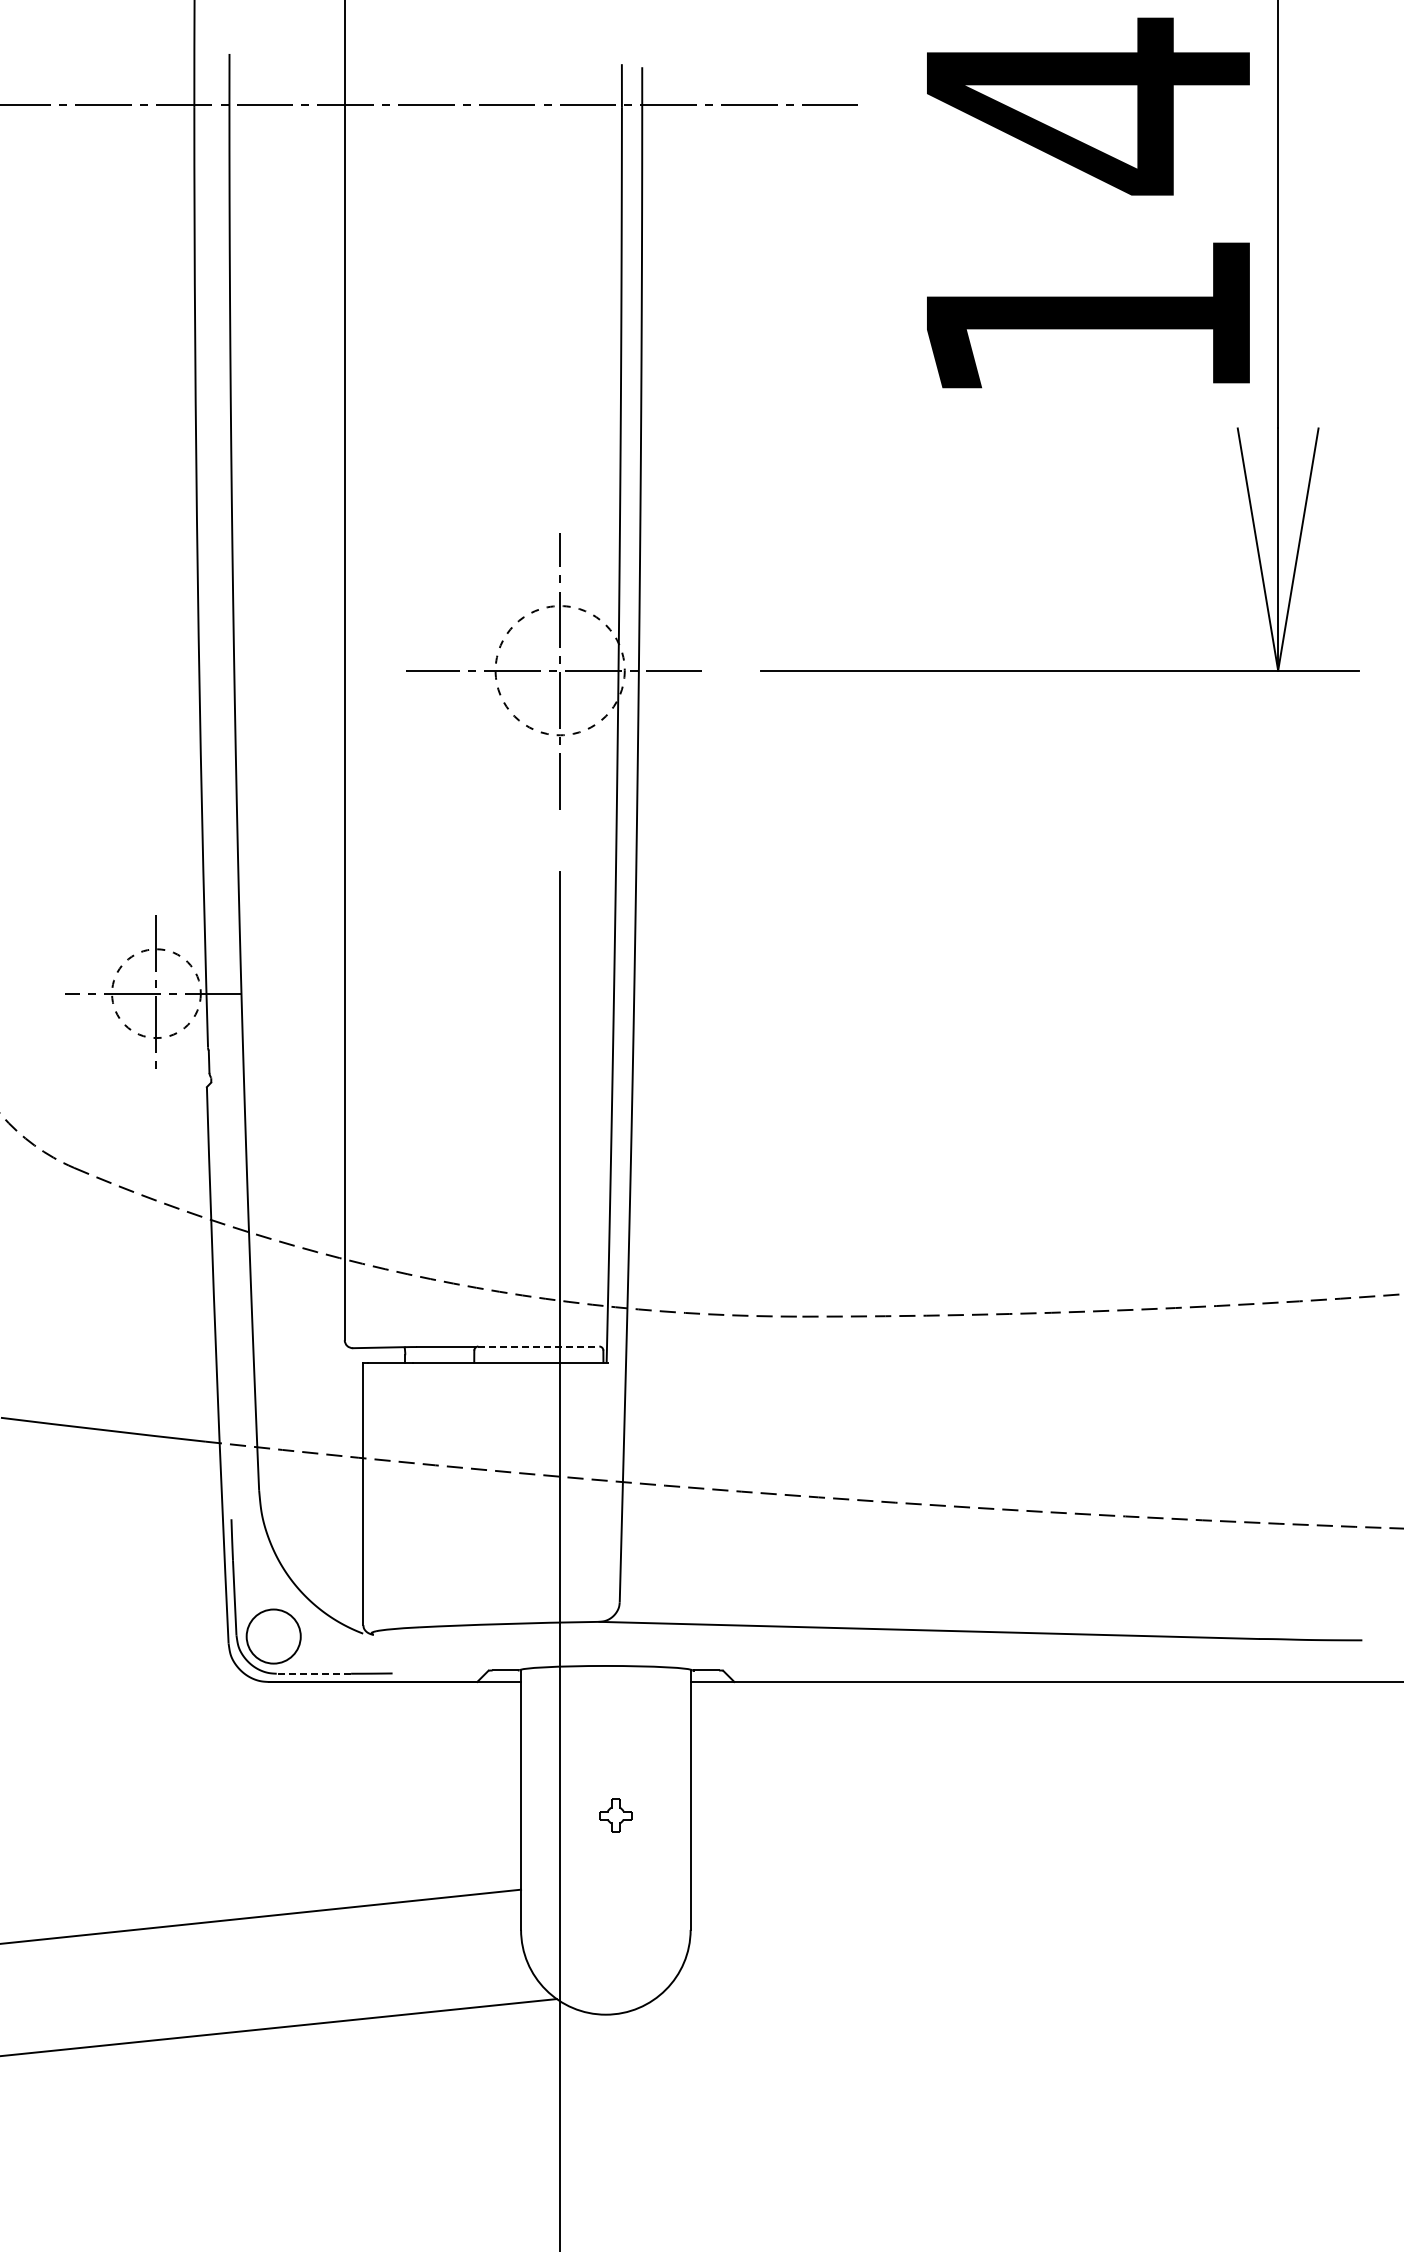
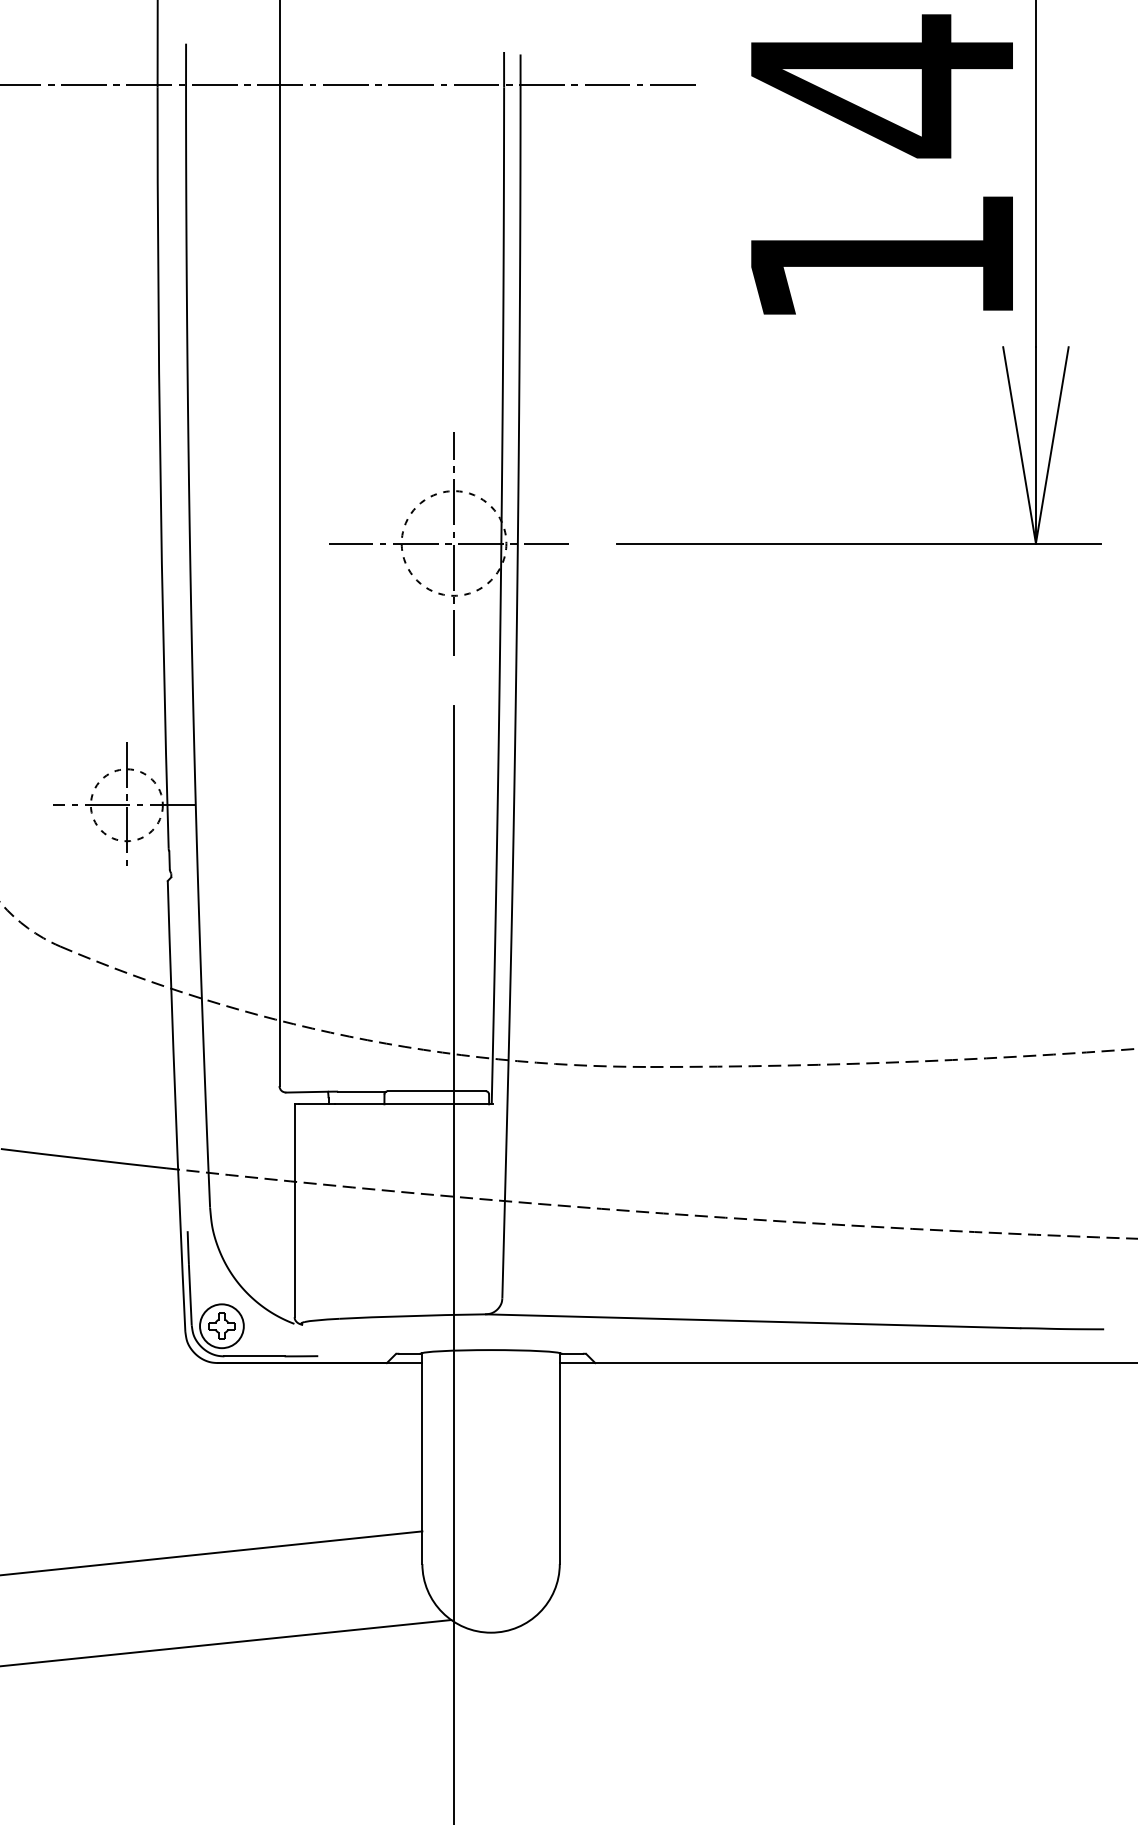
line: (539, 1346) -> (437, 1091), dashed -> solid
line: (313, 1673) -> (254, 1356), dashed -> solid
part: (615, 1815) -> (221, 1326), moved

